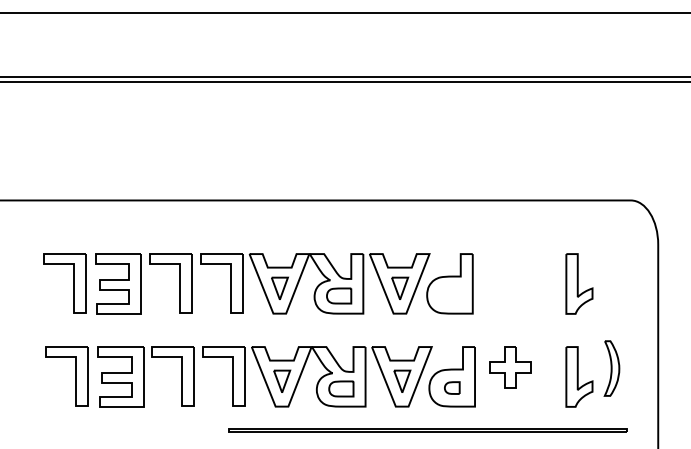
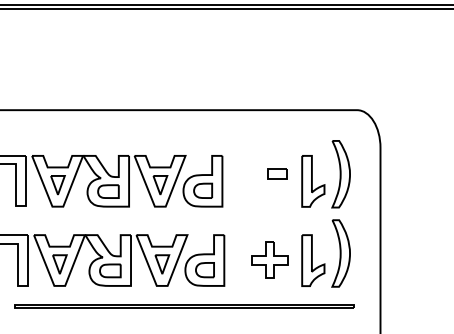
part: (536, 275) -> (276, 174), added
part: (611, 275) -> (340, 174), added
part: (449, 294) -> (202, 190), added
part: (510, 367) -> (269, 260), moved
part: (611, 368) -> (340, 253), size x1.43
part: (451, 387) -> (204, 269), size x1.43

